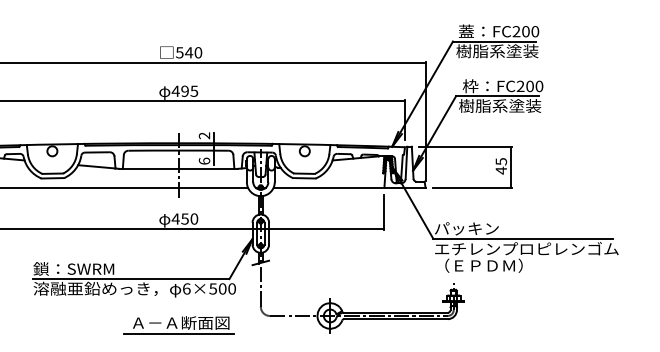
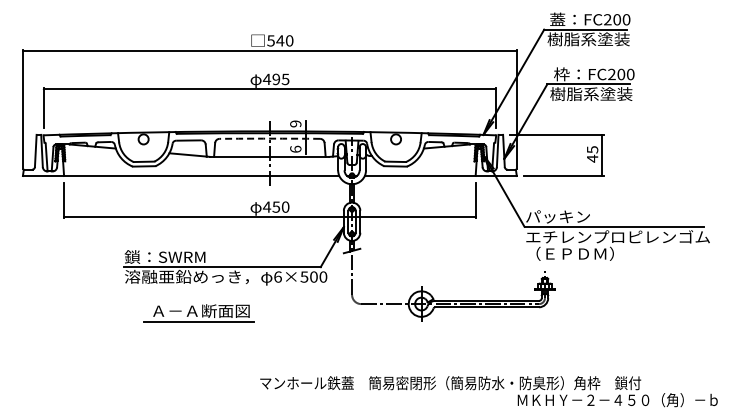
text: (204, 135) -> (295, 123), 2 -> 9
arc: (178, 150) -> (269, 138), solid -> dashed
part: (178, 325) -> (198, 313), moved

